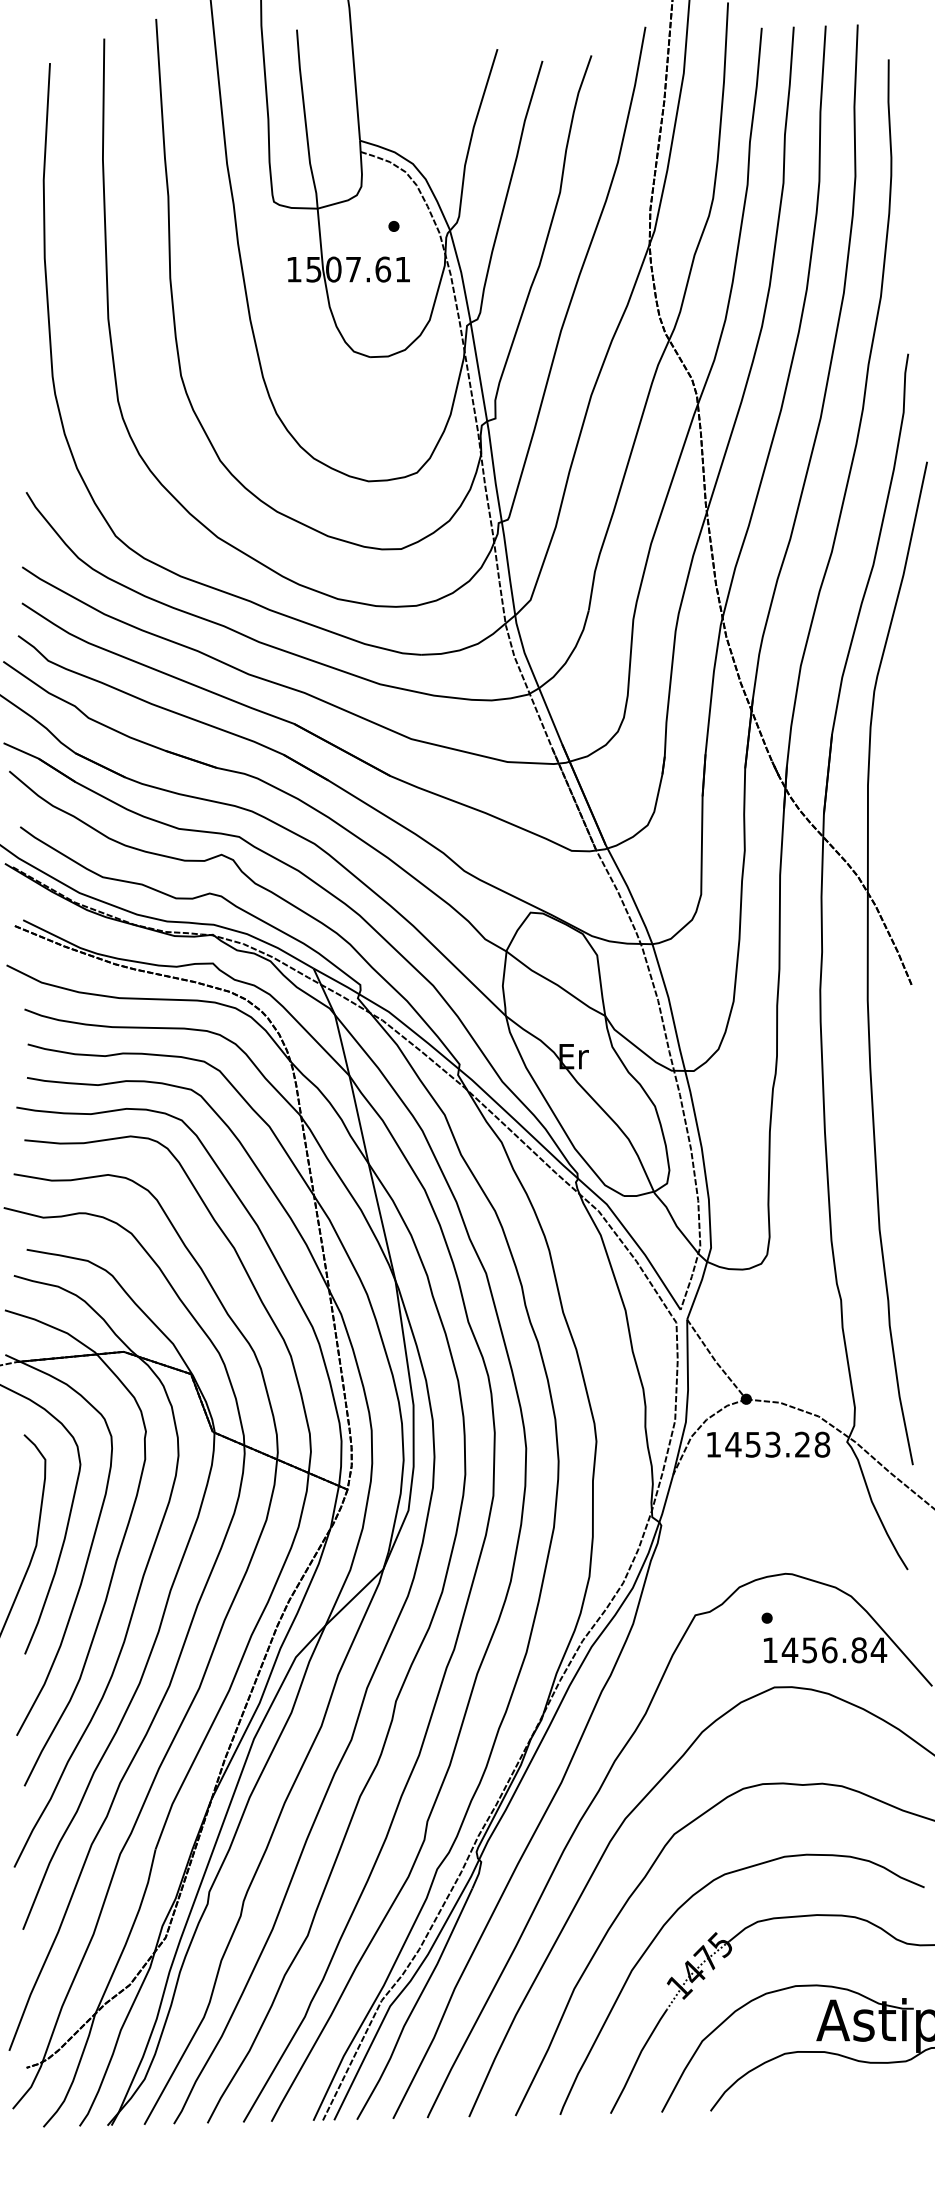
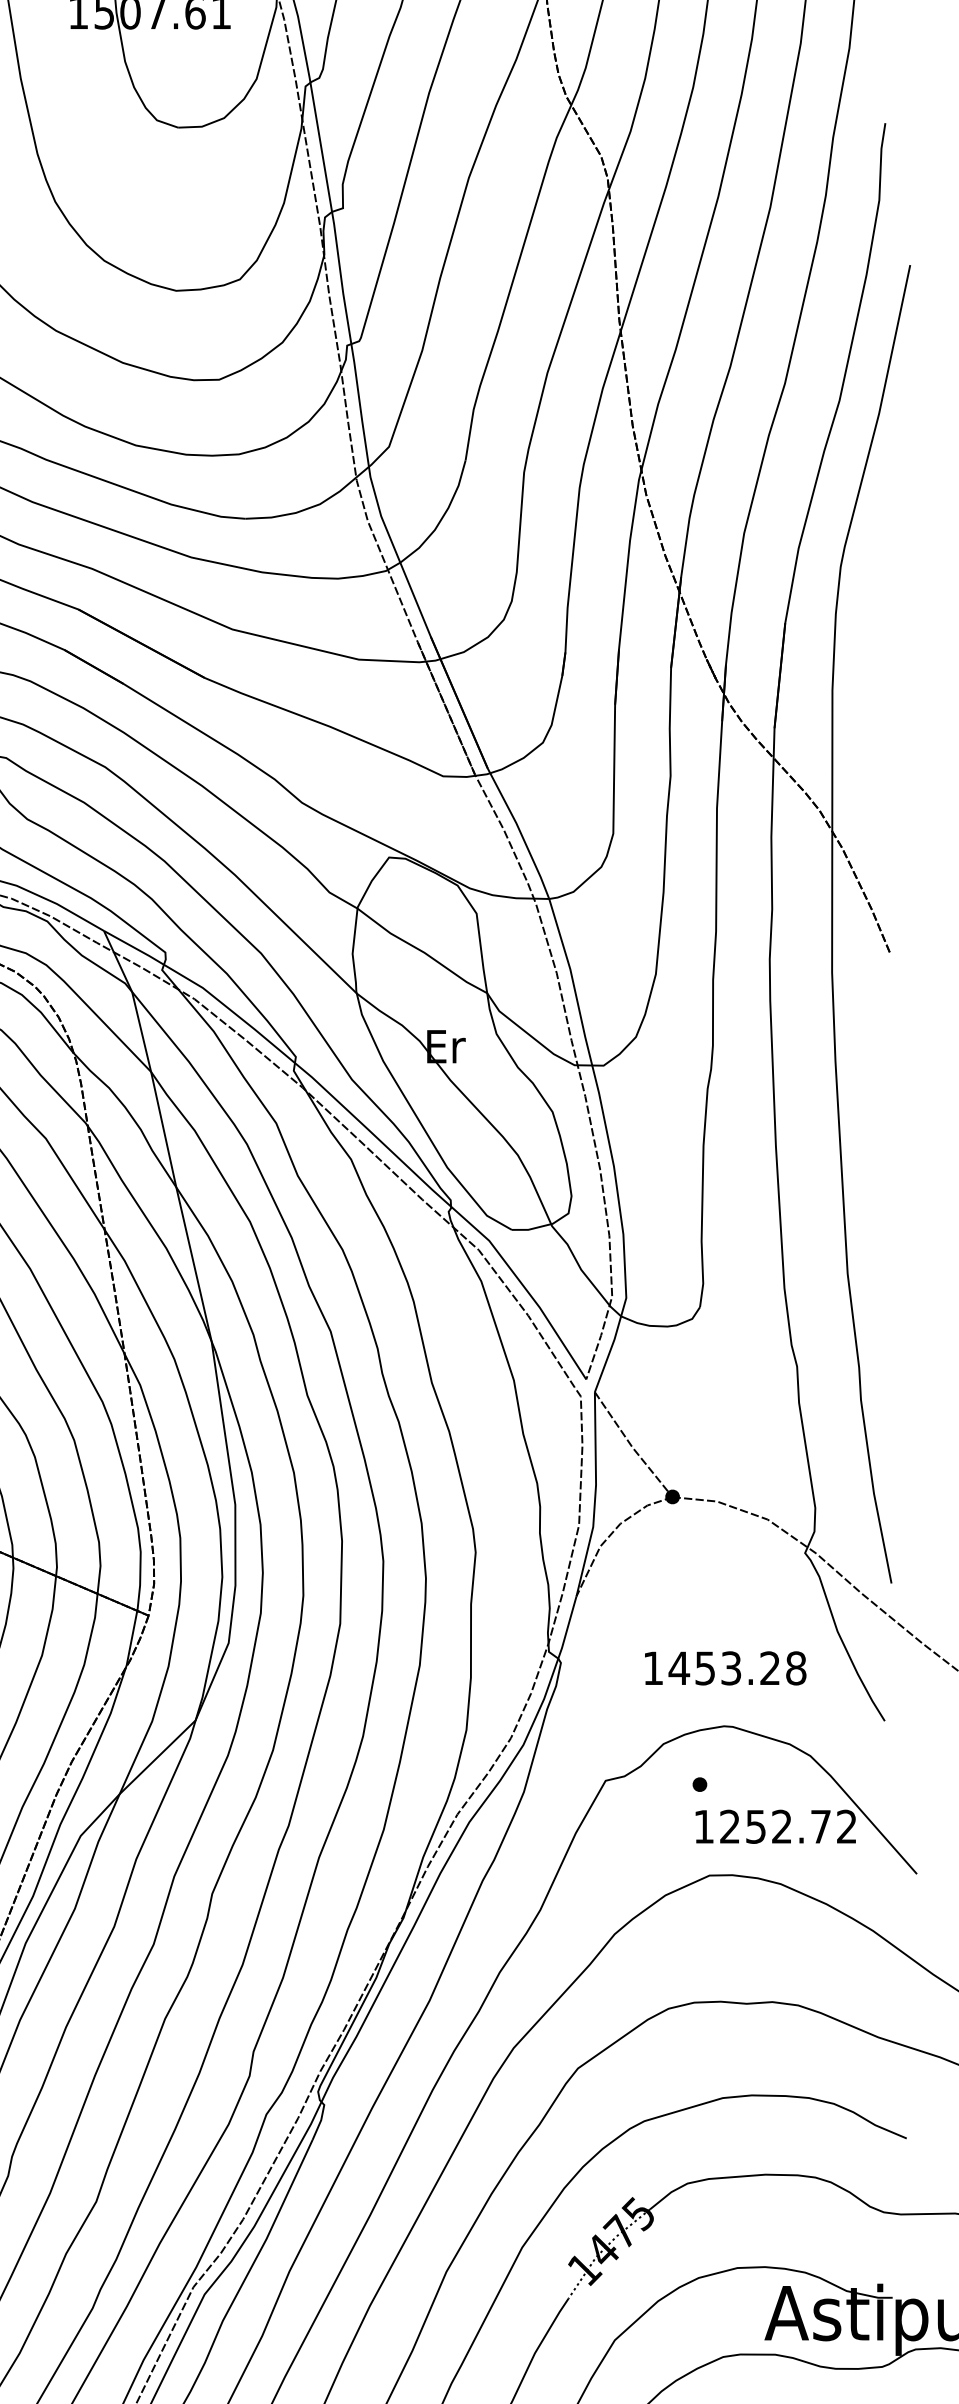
text: (768, 1444) -> (725, 1668), moved
text: (834, 1650) -> (788, 1827), 1456.84 -> 1252.72

